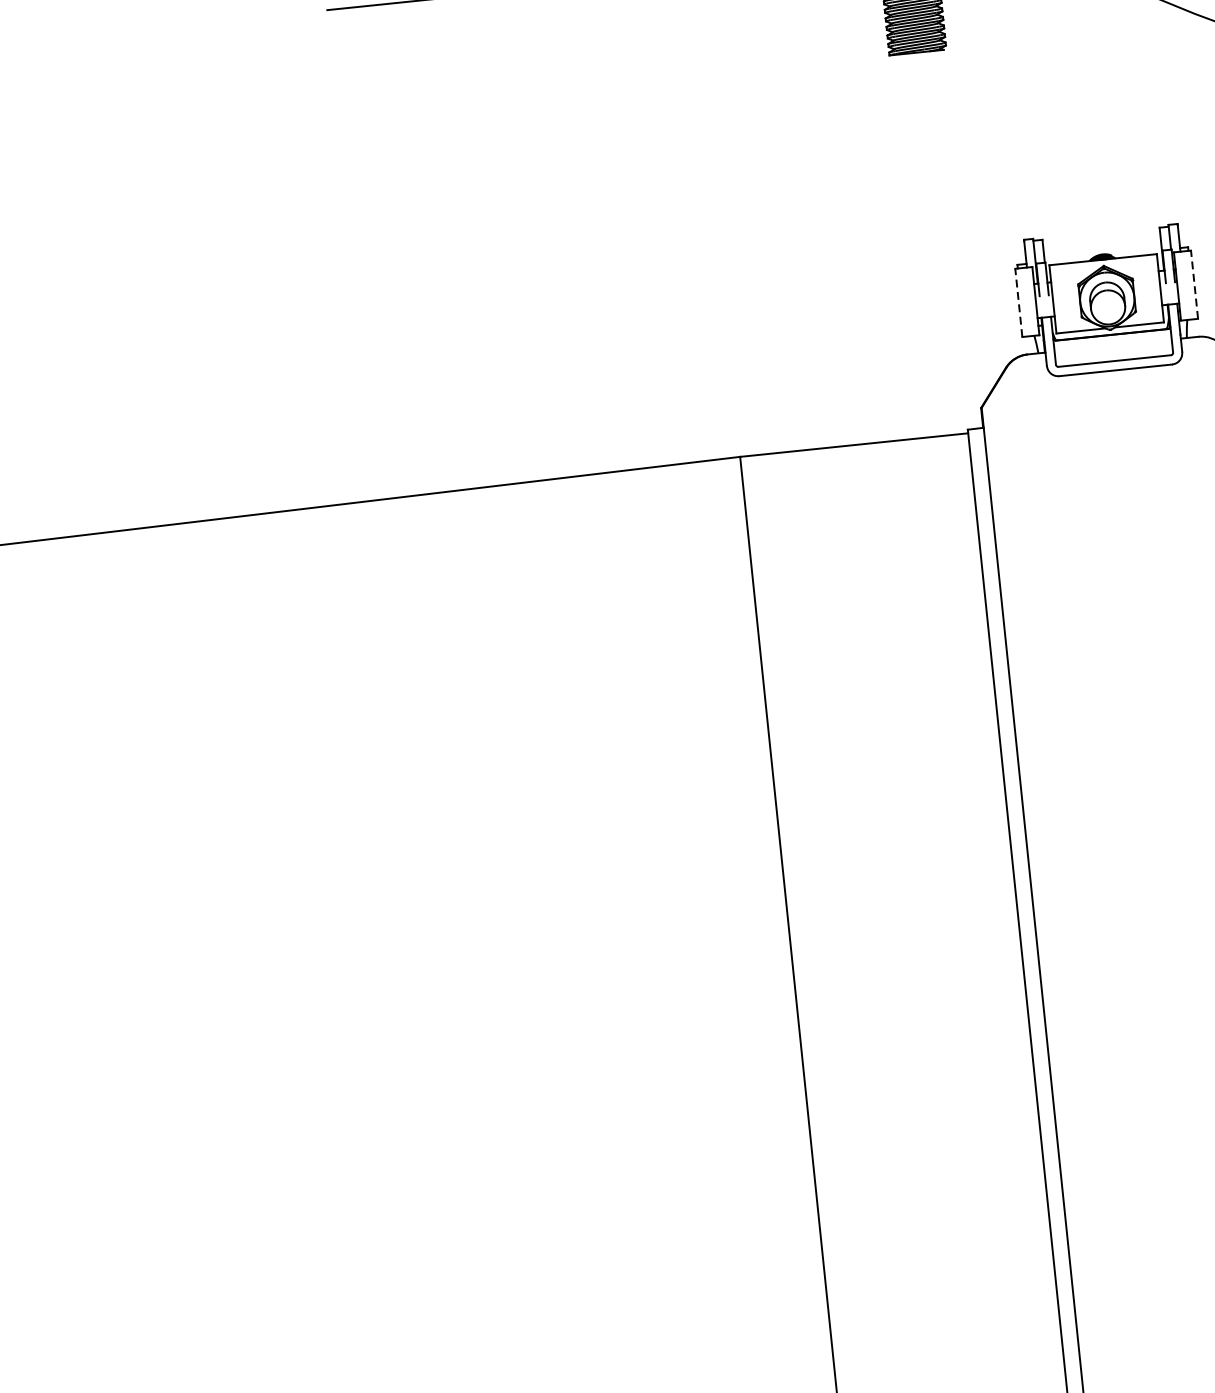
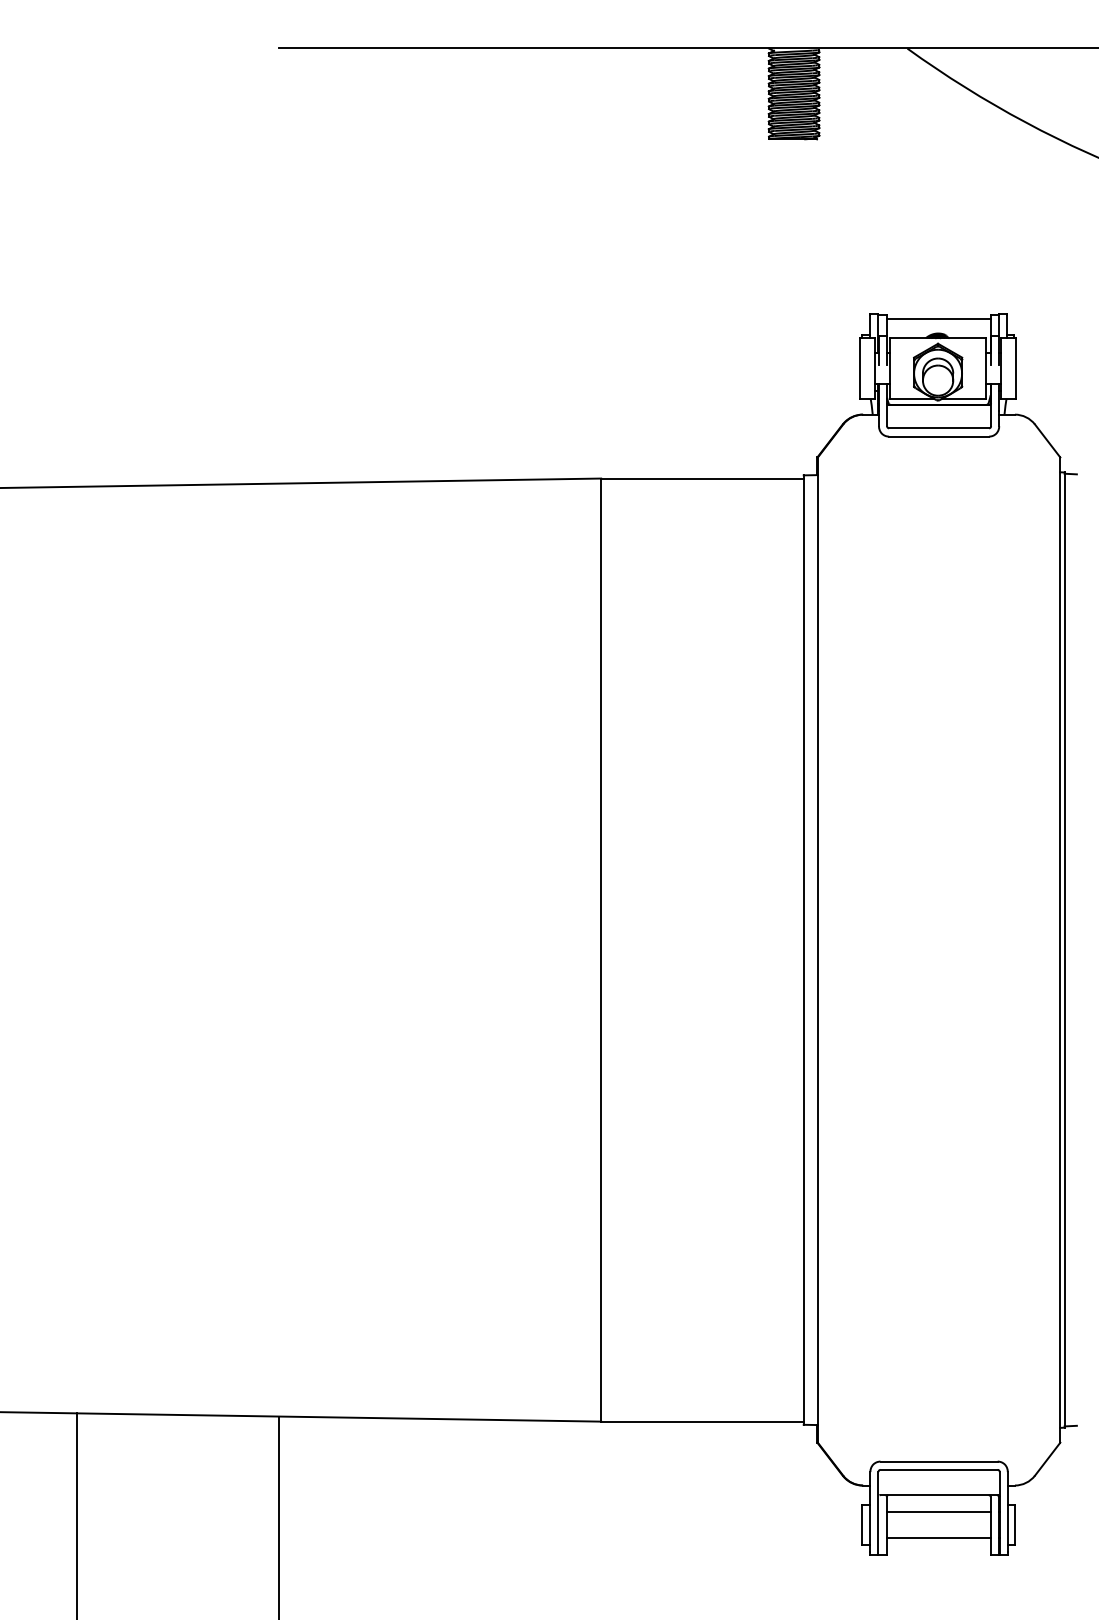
line: (1101, 238) -> (938, 319), added
line: (1194, 284) -> (1016, 368), dashed -> solid
line: (1019, 302) -> (860, 368), dashed -> solid

